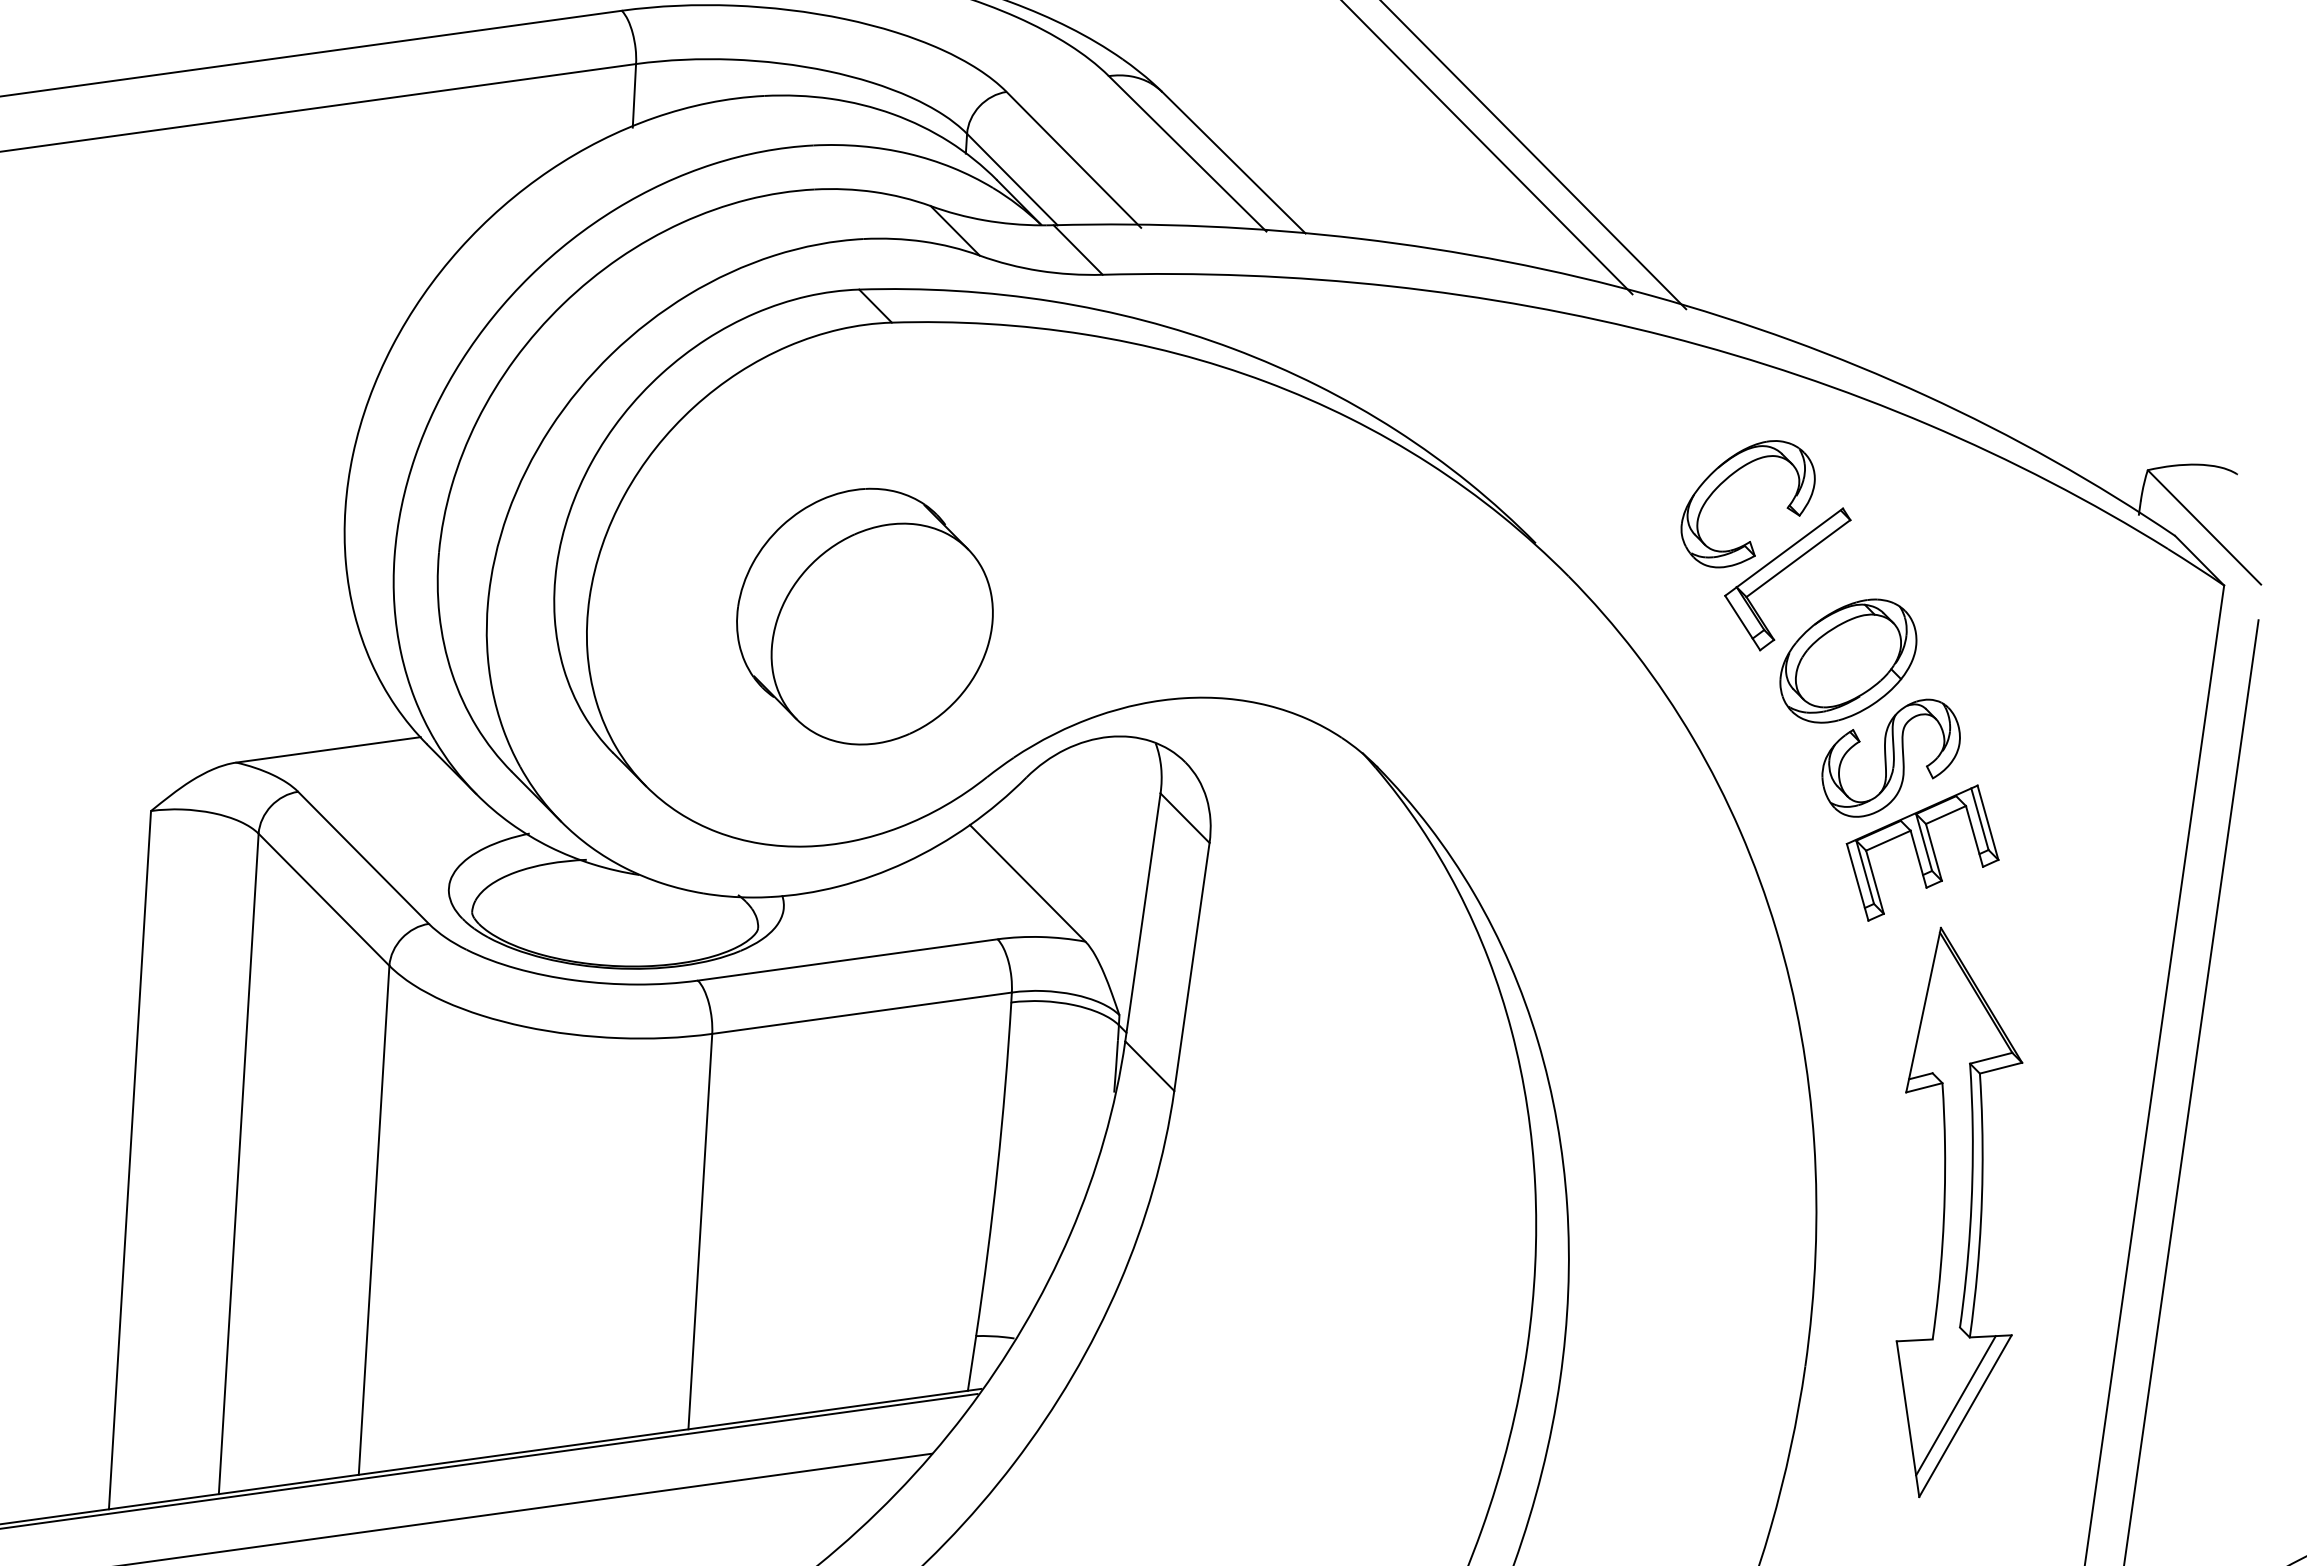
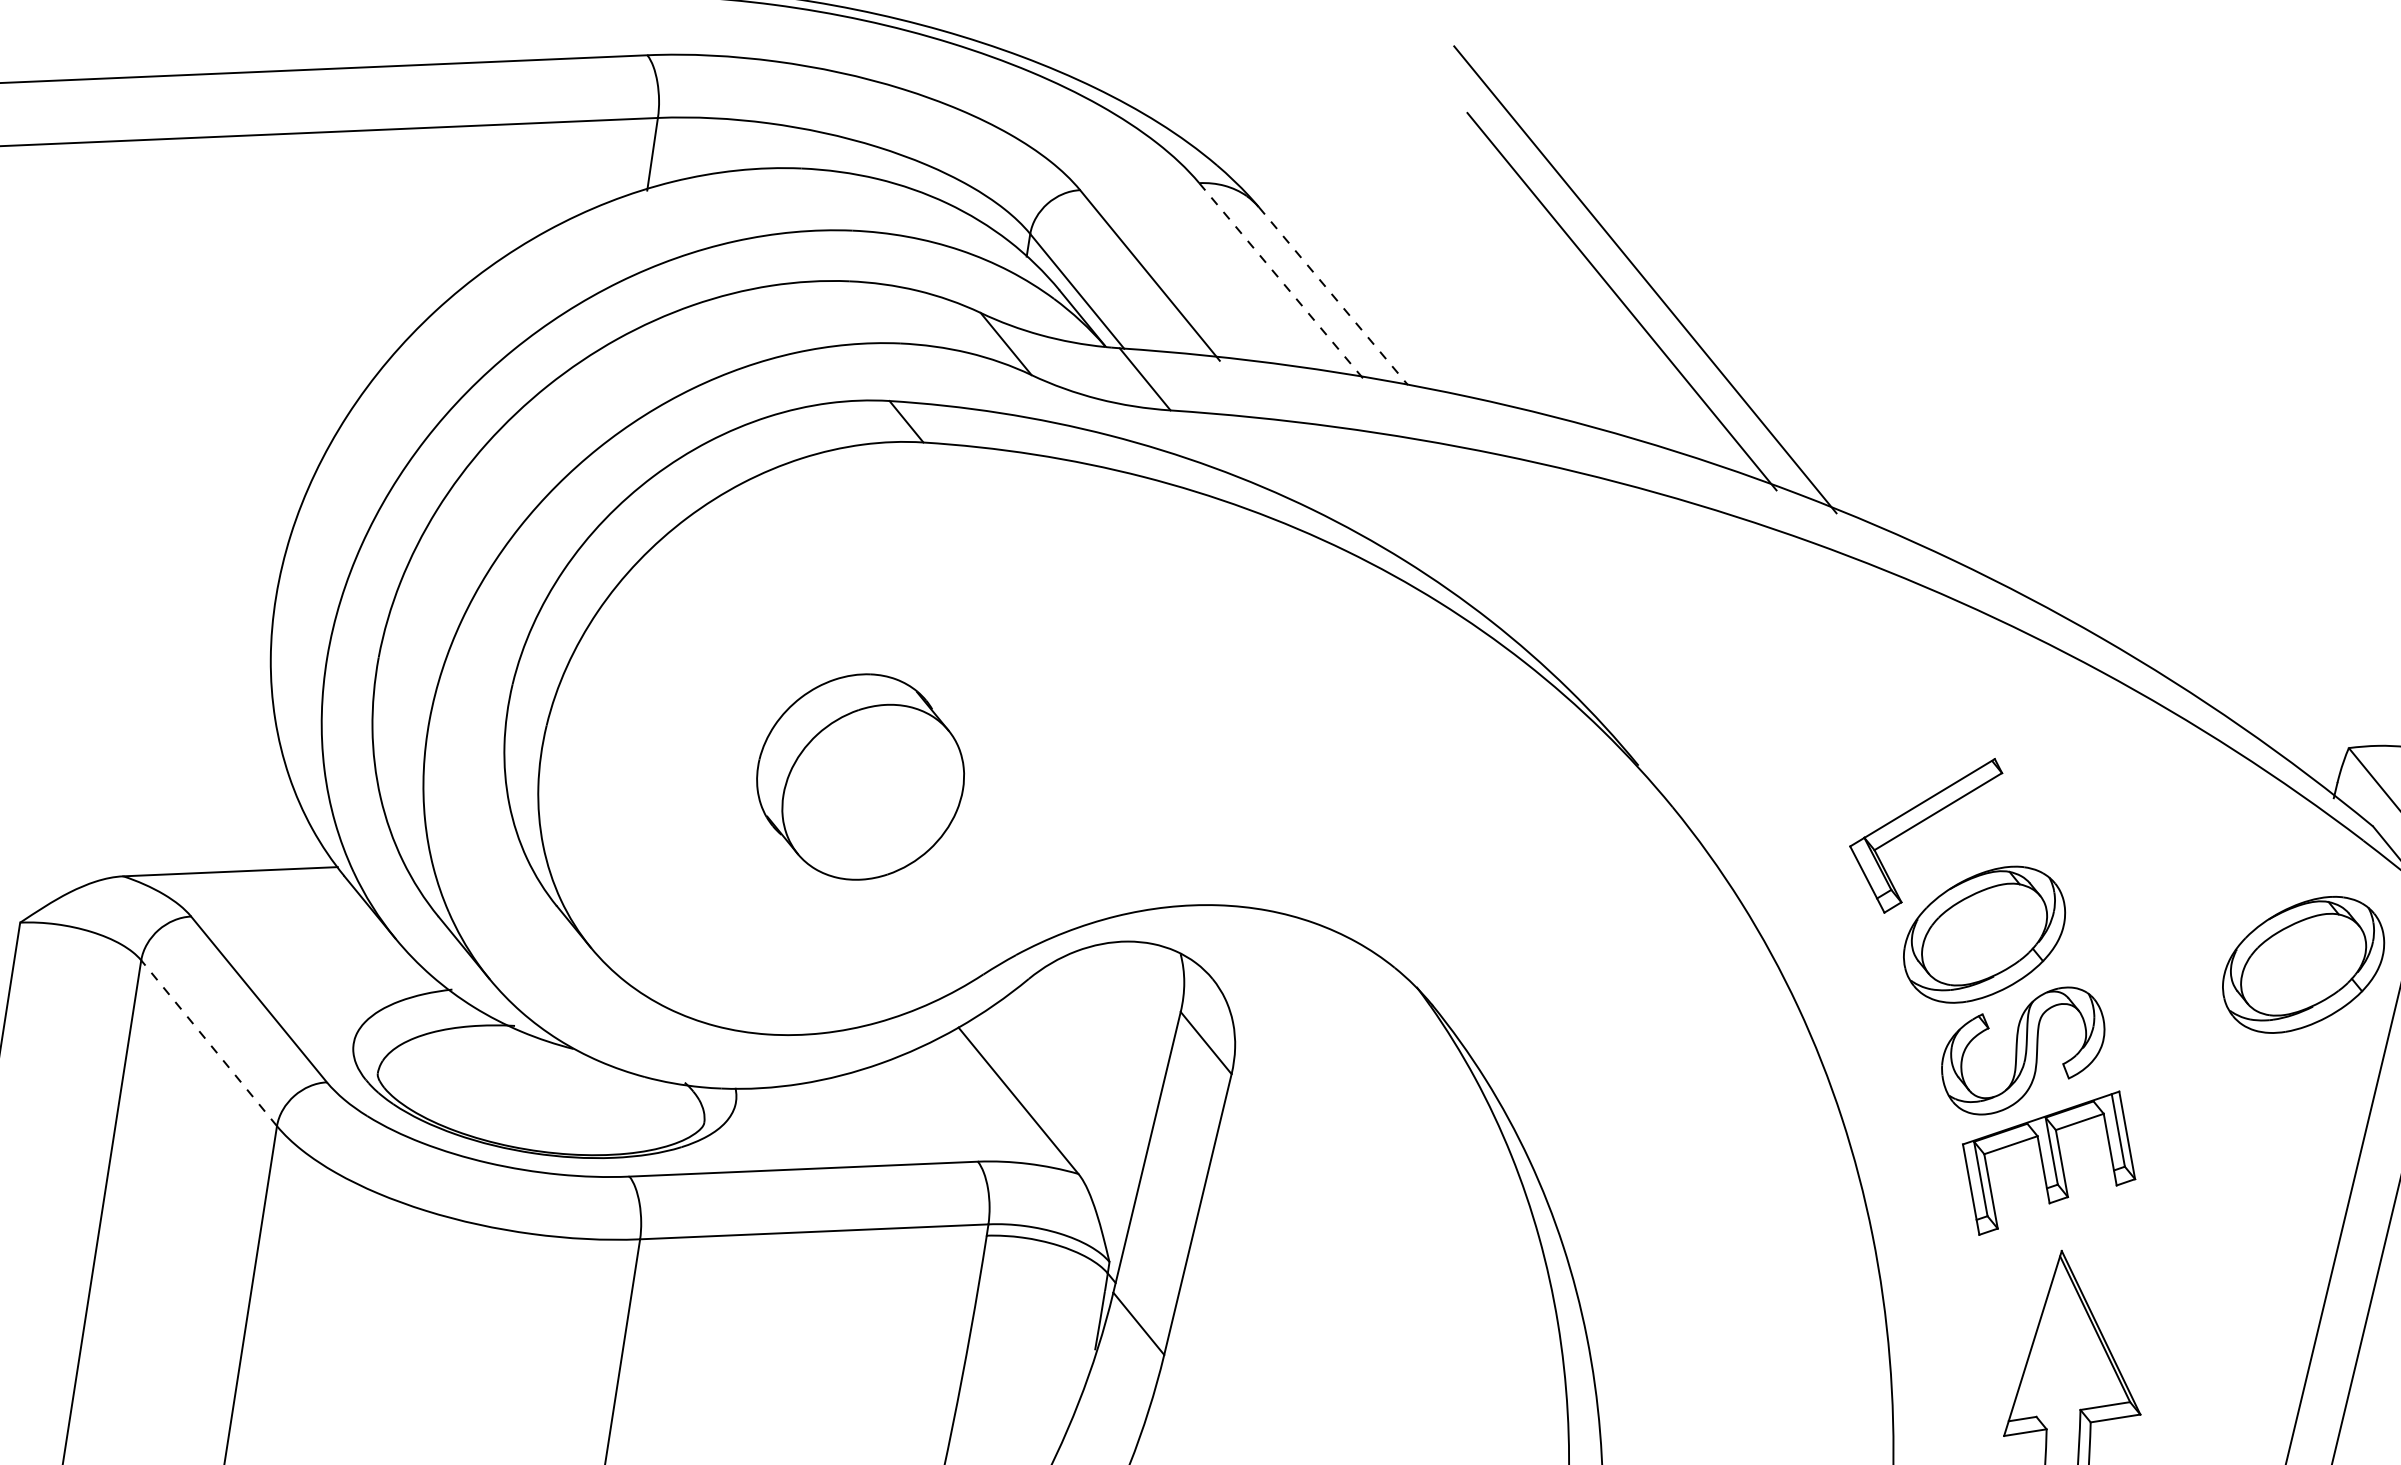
line: (1187, 153) -> (1281, 280), solid -> dashed
line: (1234, 162) -> (1334, 295), solid -> dashed
part: (1725, 481) -> (1862, 715), removed
part: (864, 616) -> (860, 776), size x0.7
part: (2126, 660) -> (2303, 964), added
line: (324, 899) -> (209, 1042), solid -> dashed

